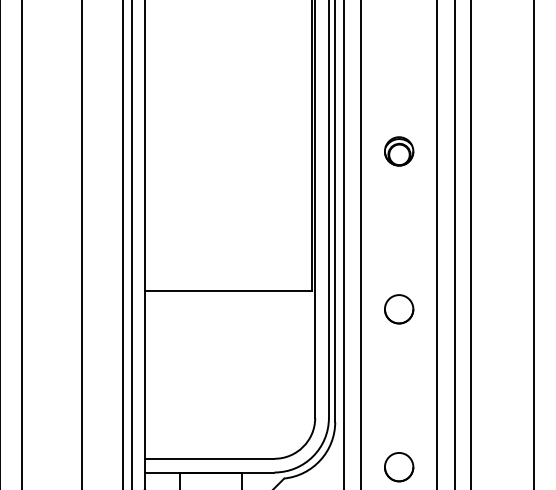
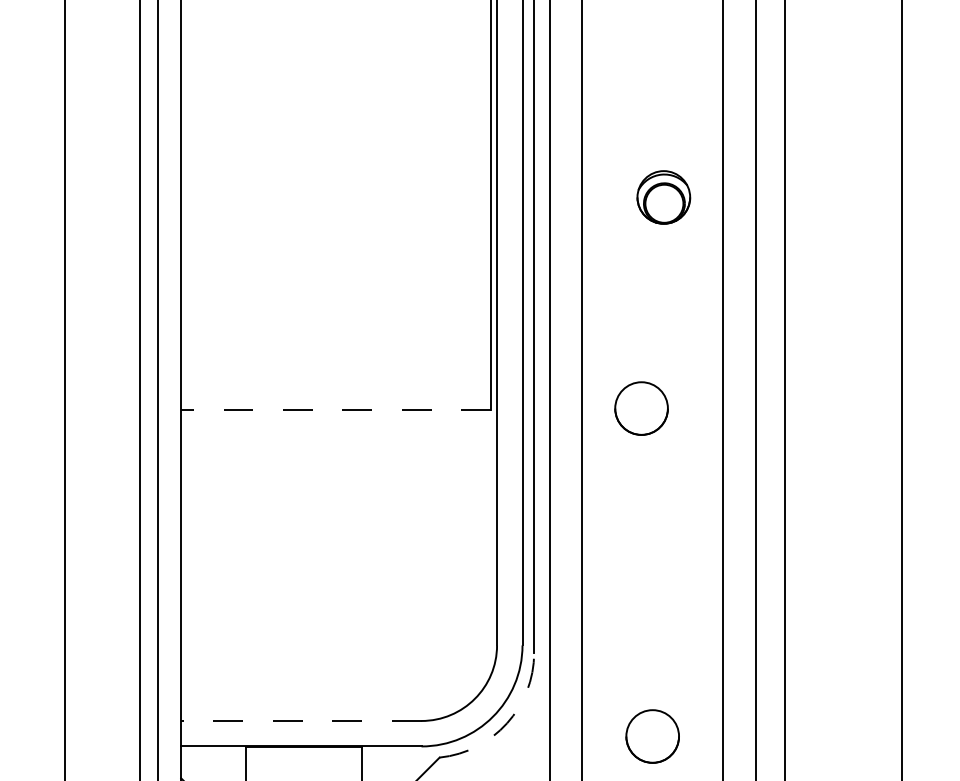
part: (399, 151) -> (664, 197), moved
line: (228, 291) -> (336, 410), solid -> dashed
circle: (399, 309) -> (642, 408), moved
line: (209, 458) -> (301, 720), solid -> dashed
arc: (320, 460) -> (506, 724), solid -> dashed

